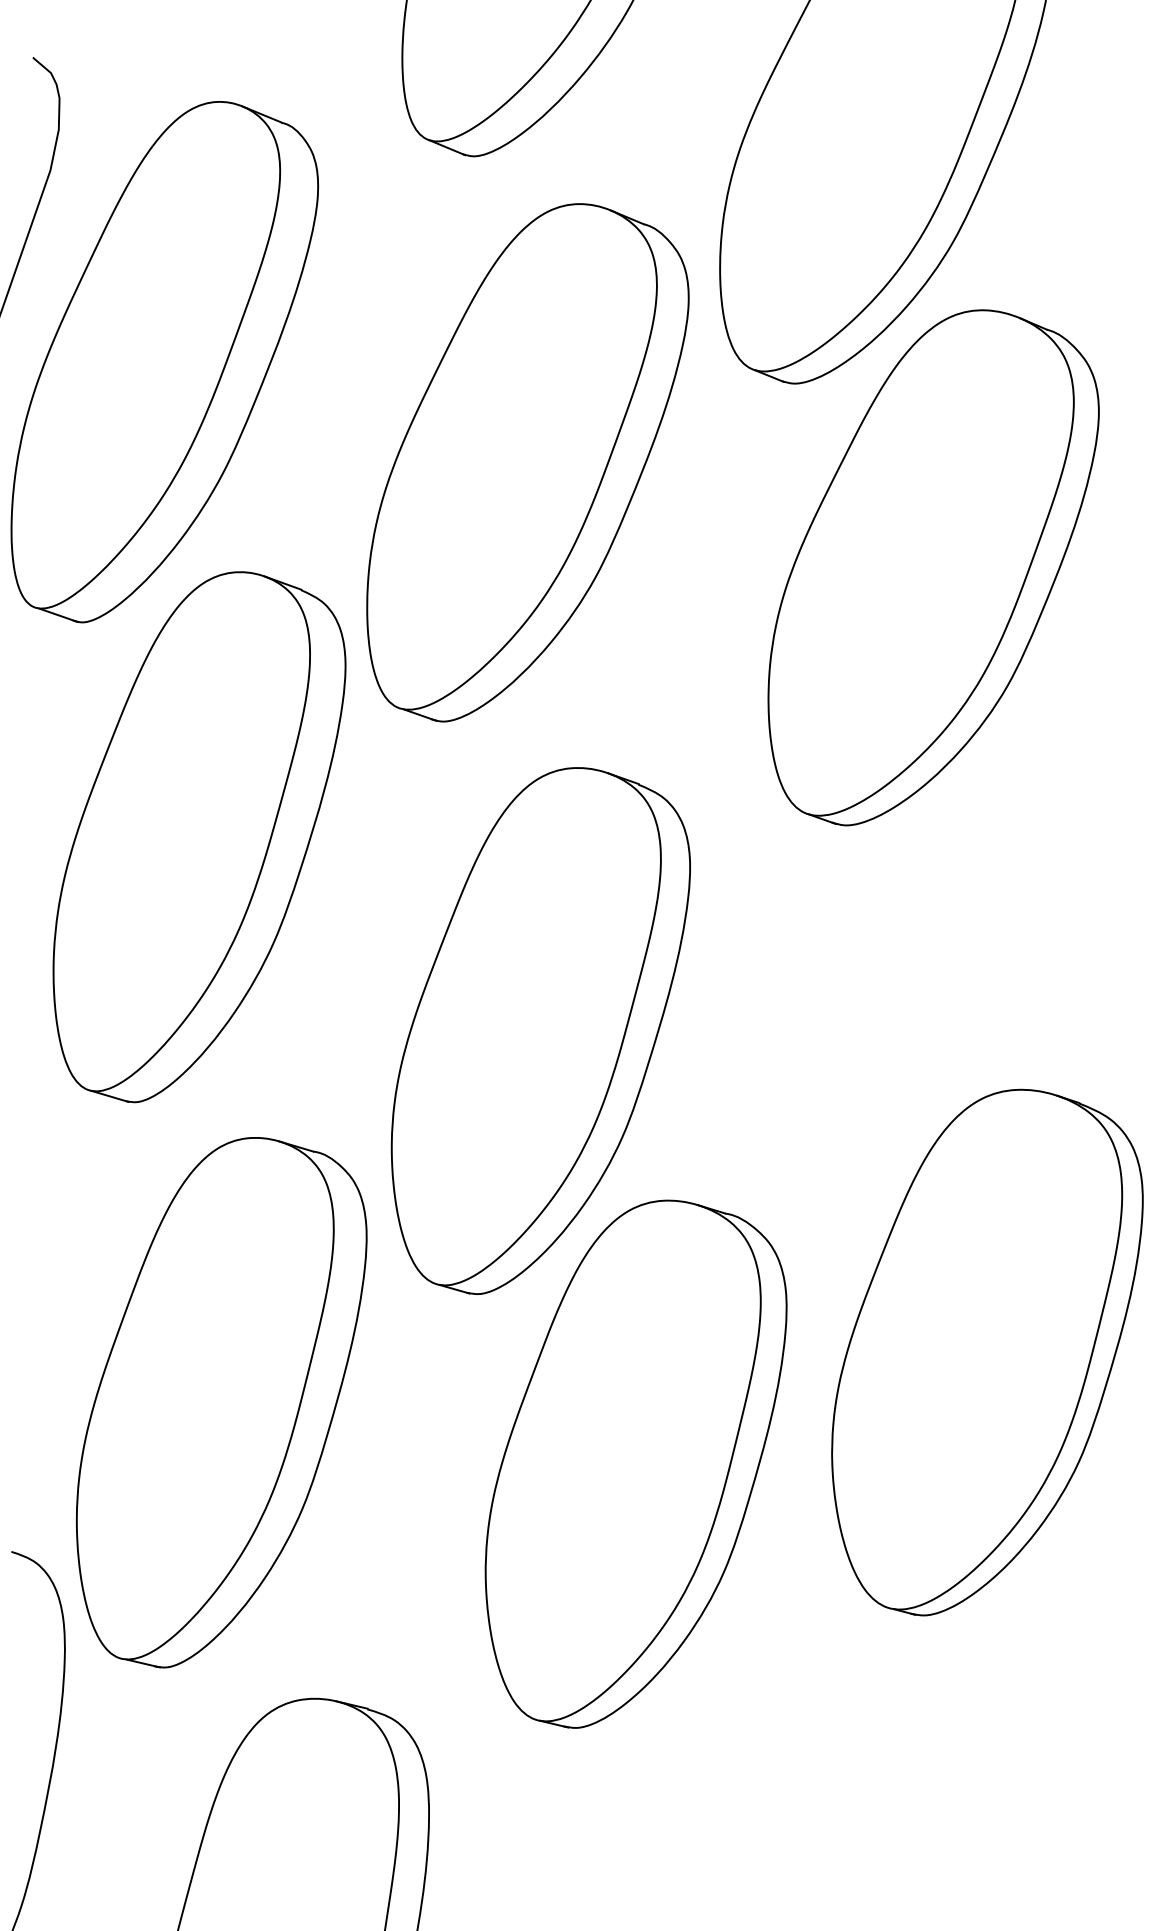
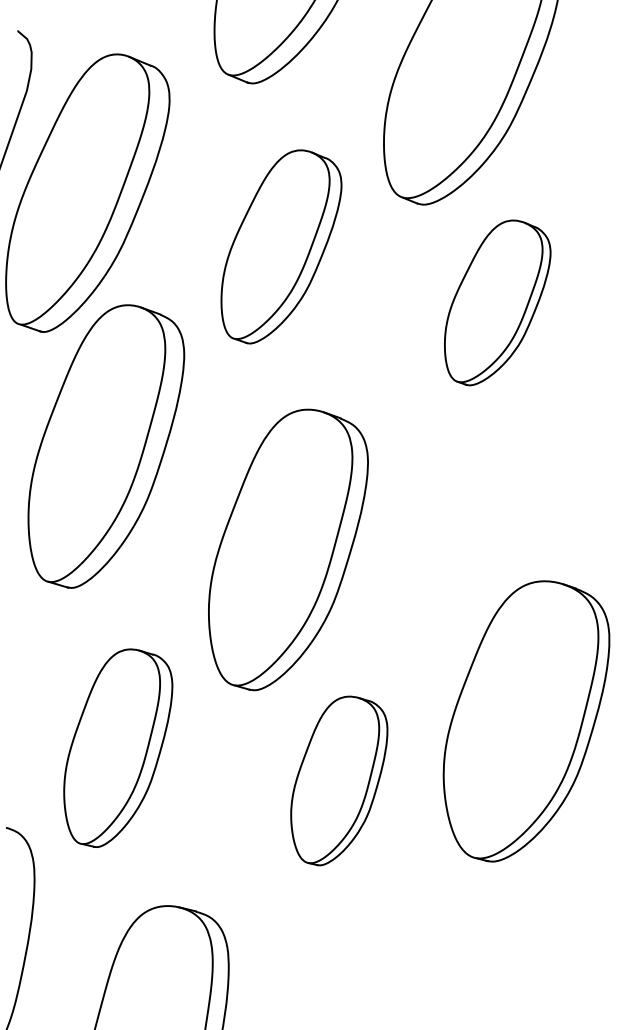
part: (527, 462) -> (281, 246), size x0.7
part: (932, 567) -> (497, 302), size x0.6
part: (222, 1403) -> (118, 748), size x0.7
part: (636, 1463) -> (339, 780), size x0.6

